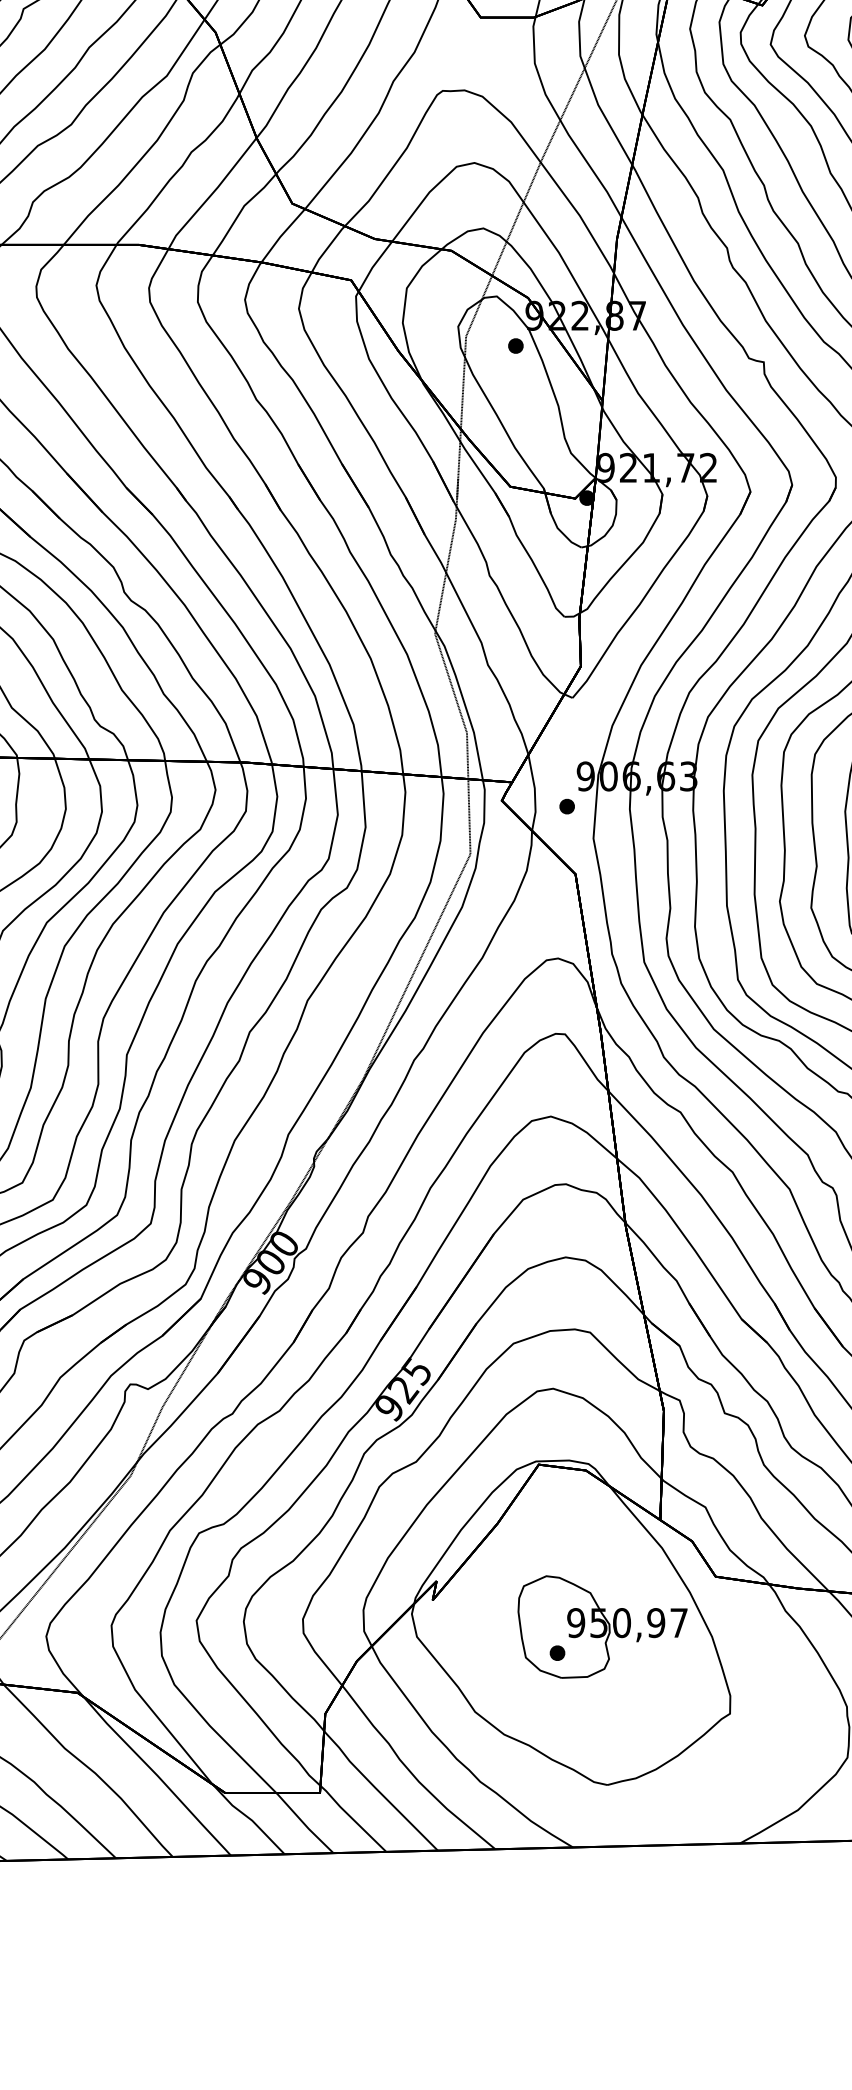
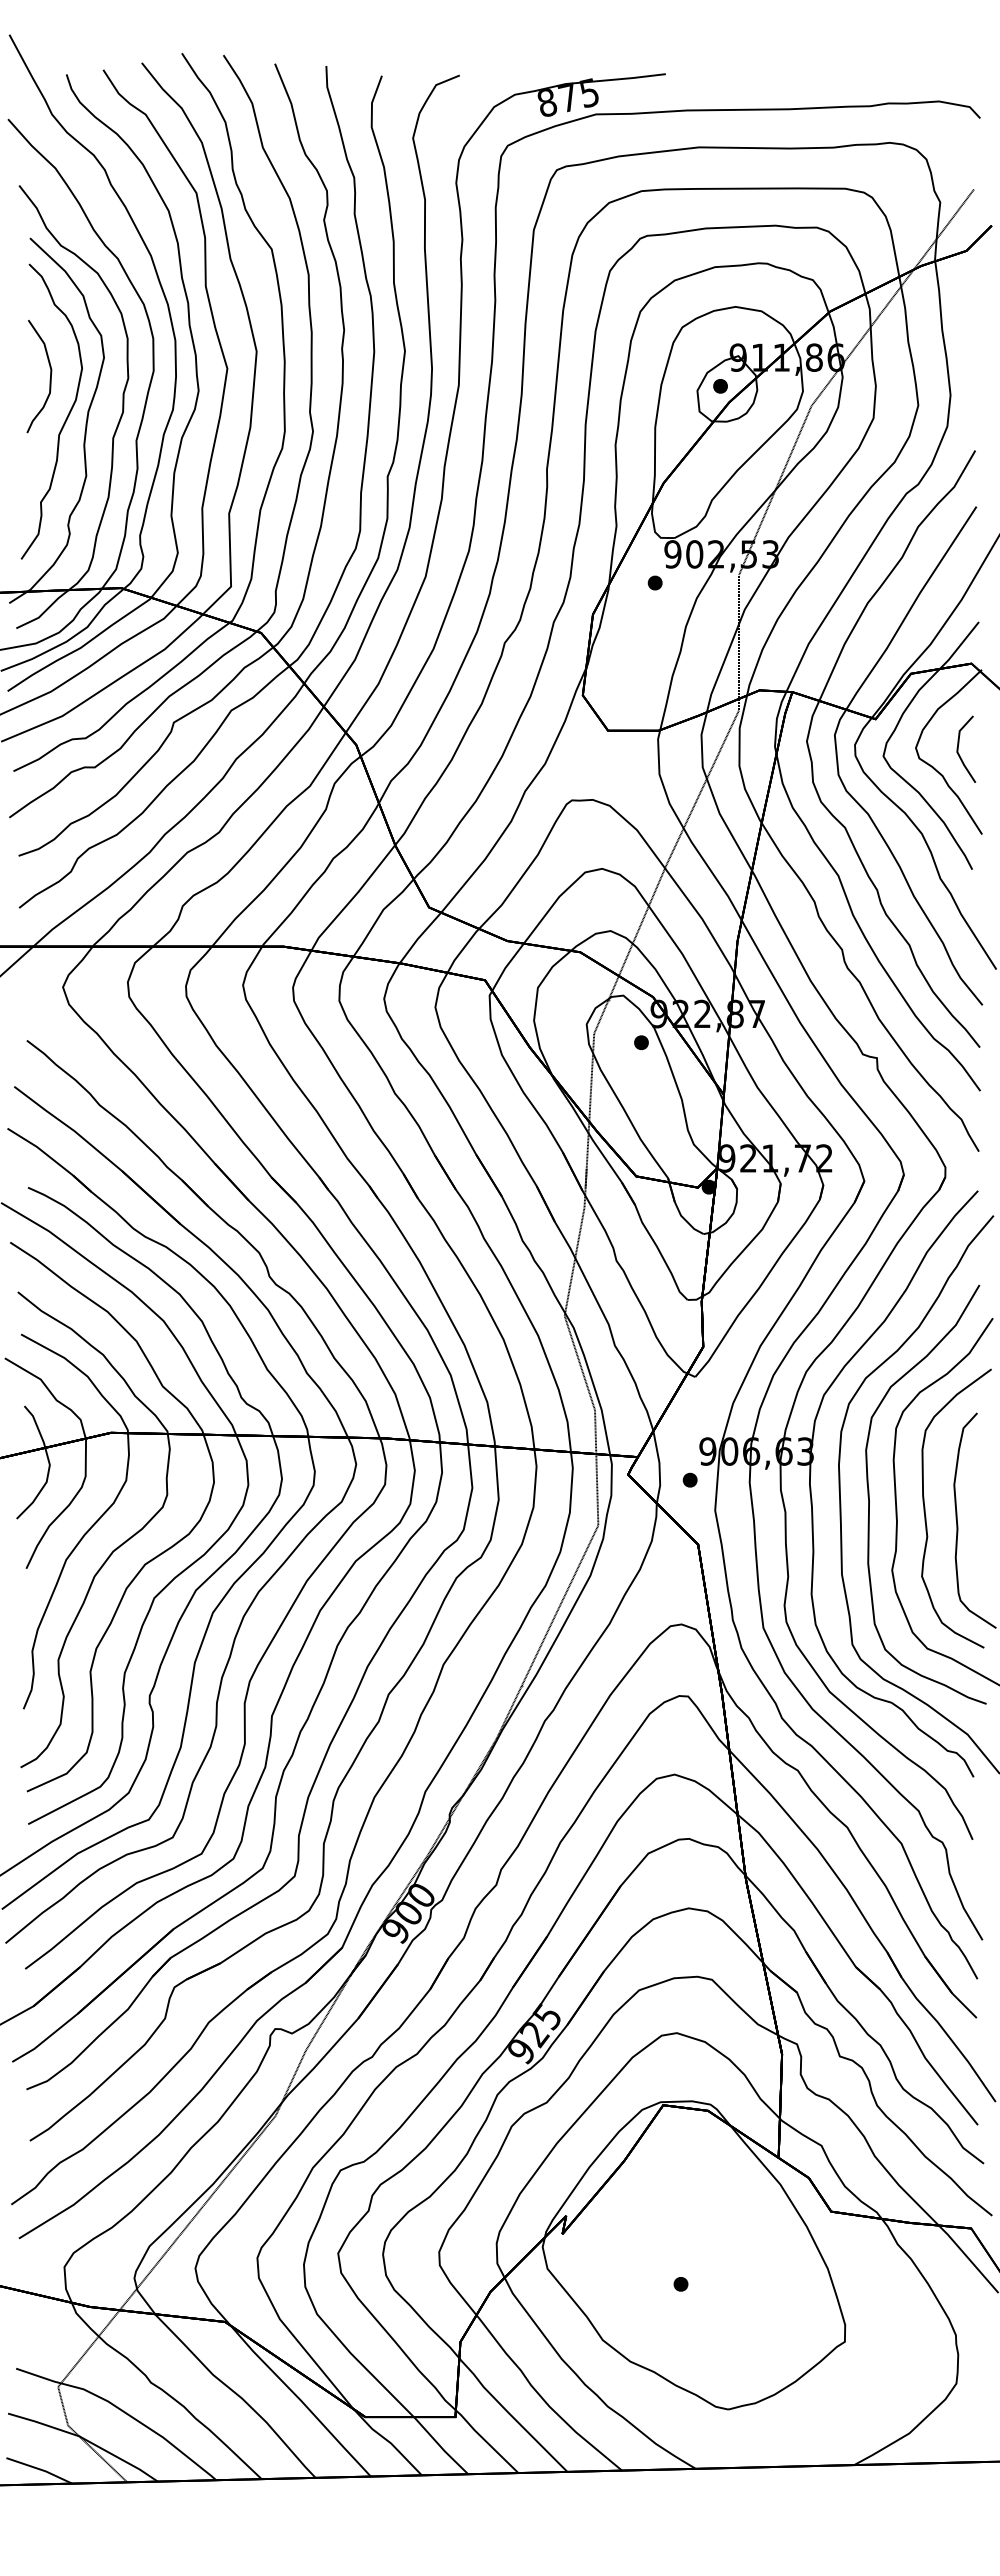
part: (602, 1627) -> (723, 2259), removed

